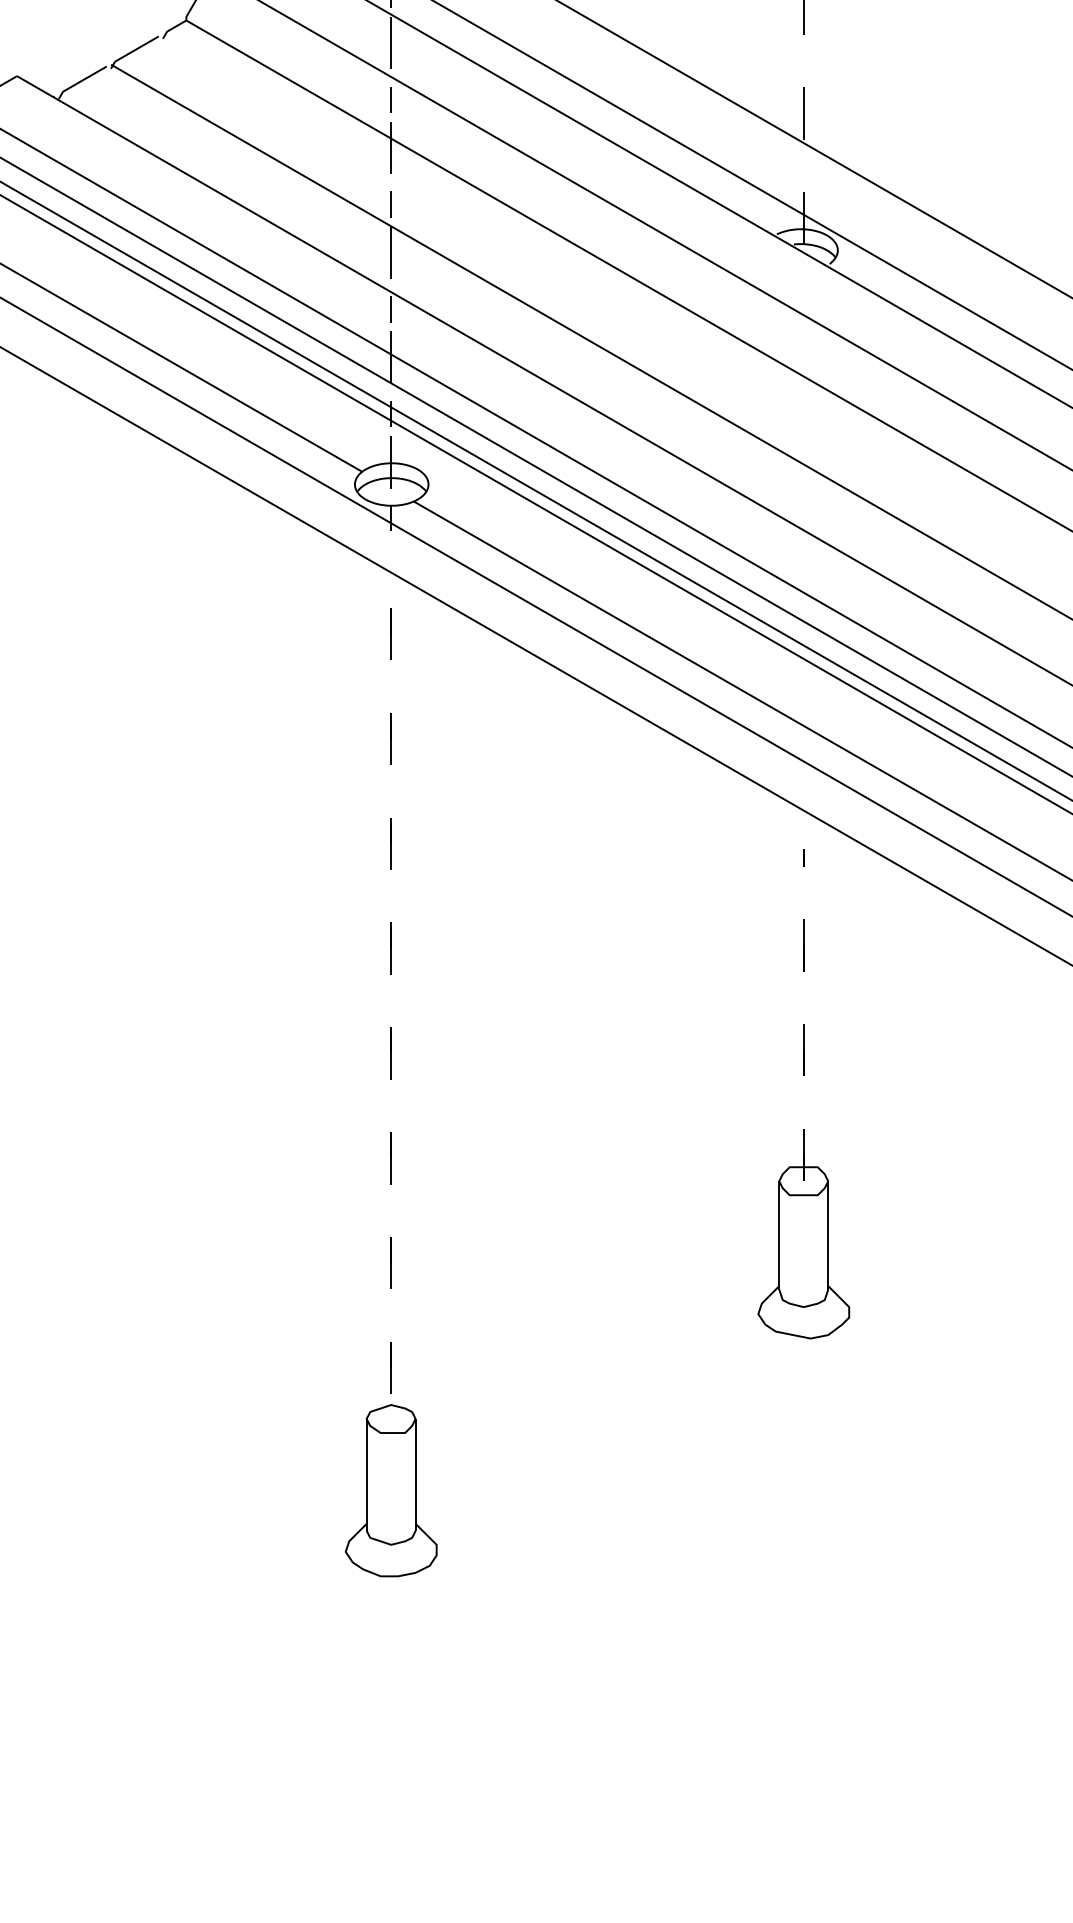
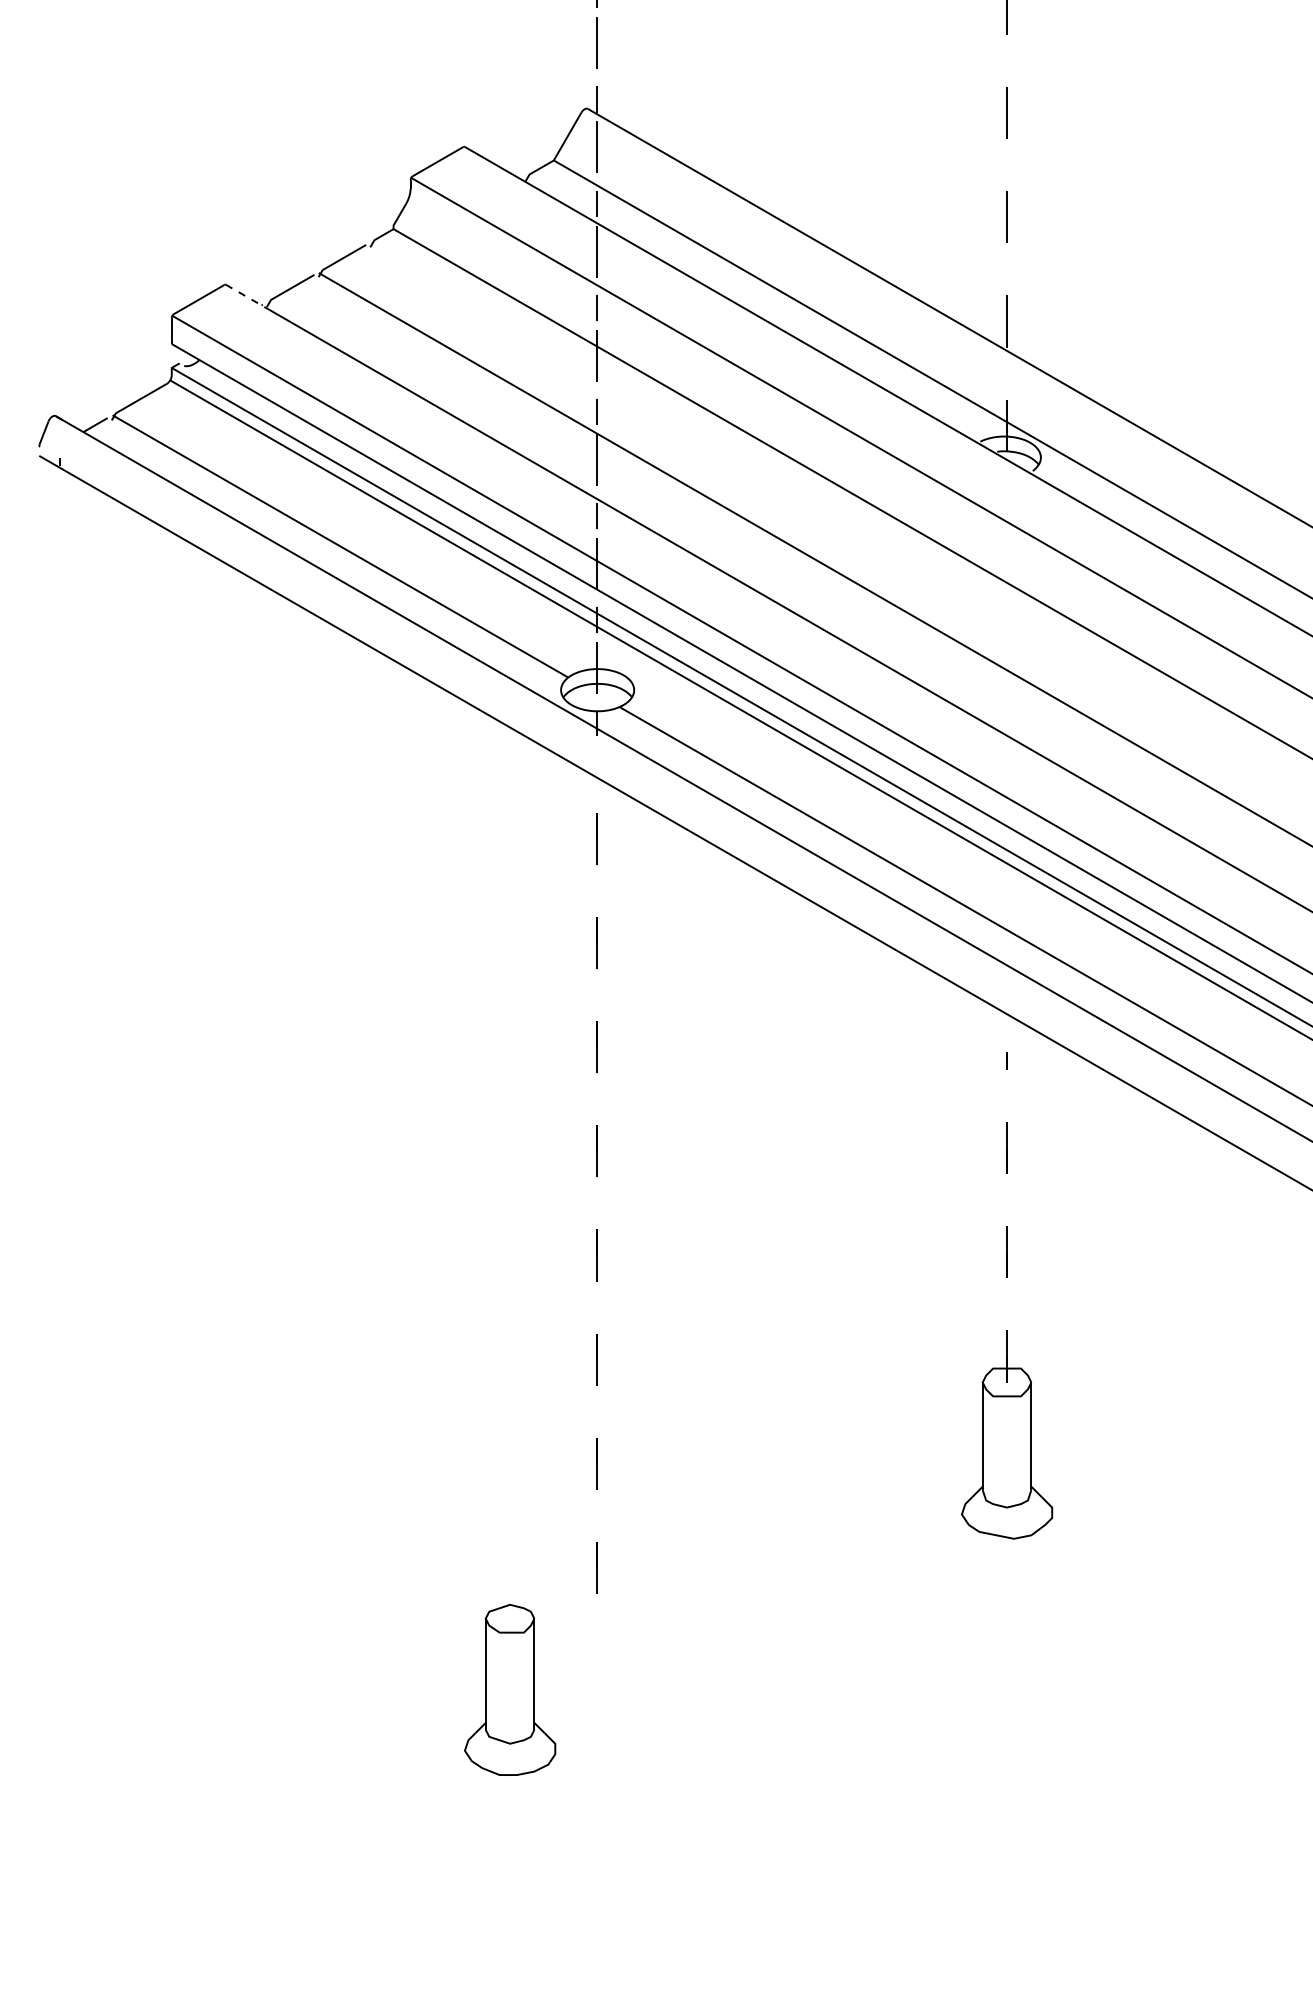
line: (40, 89) -> (248, 297), solid -> dashed
part: (391, 1490) -> (510, 1689), moved

